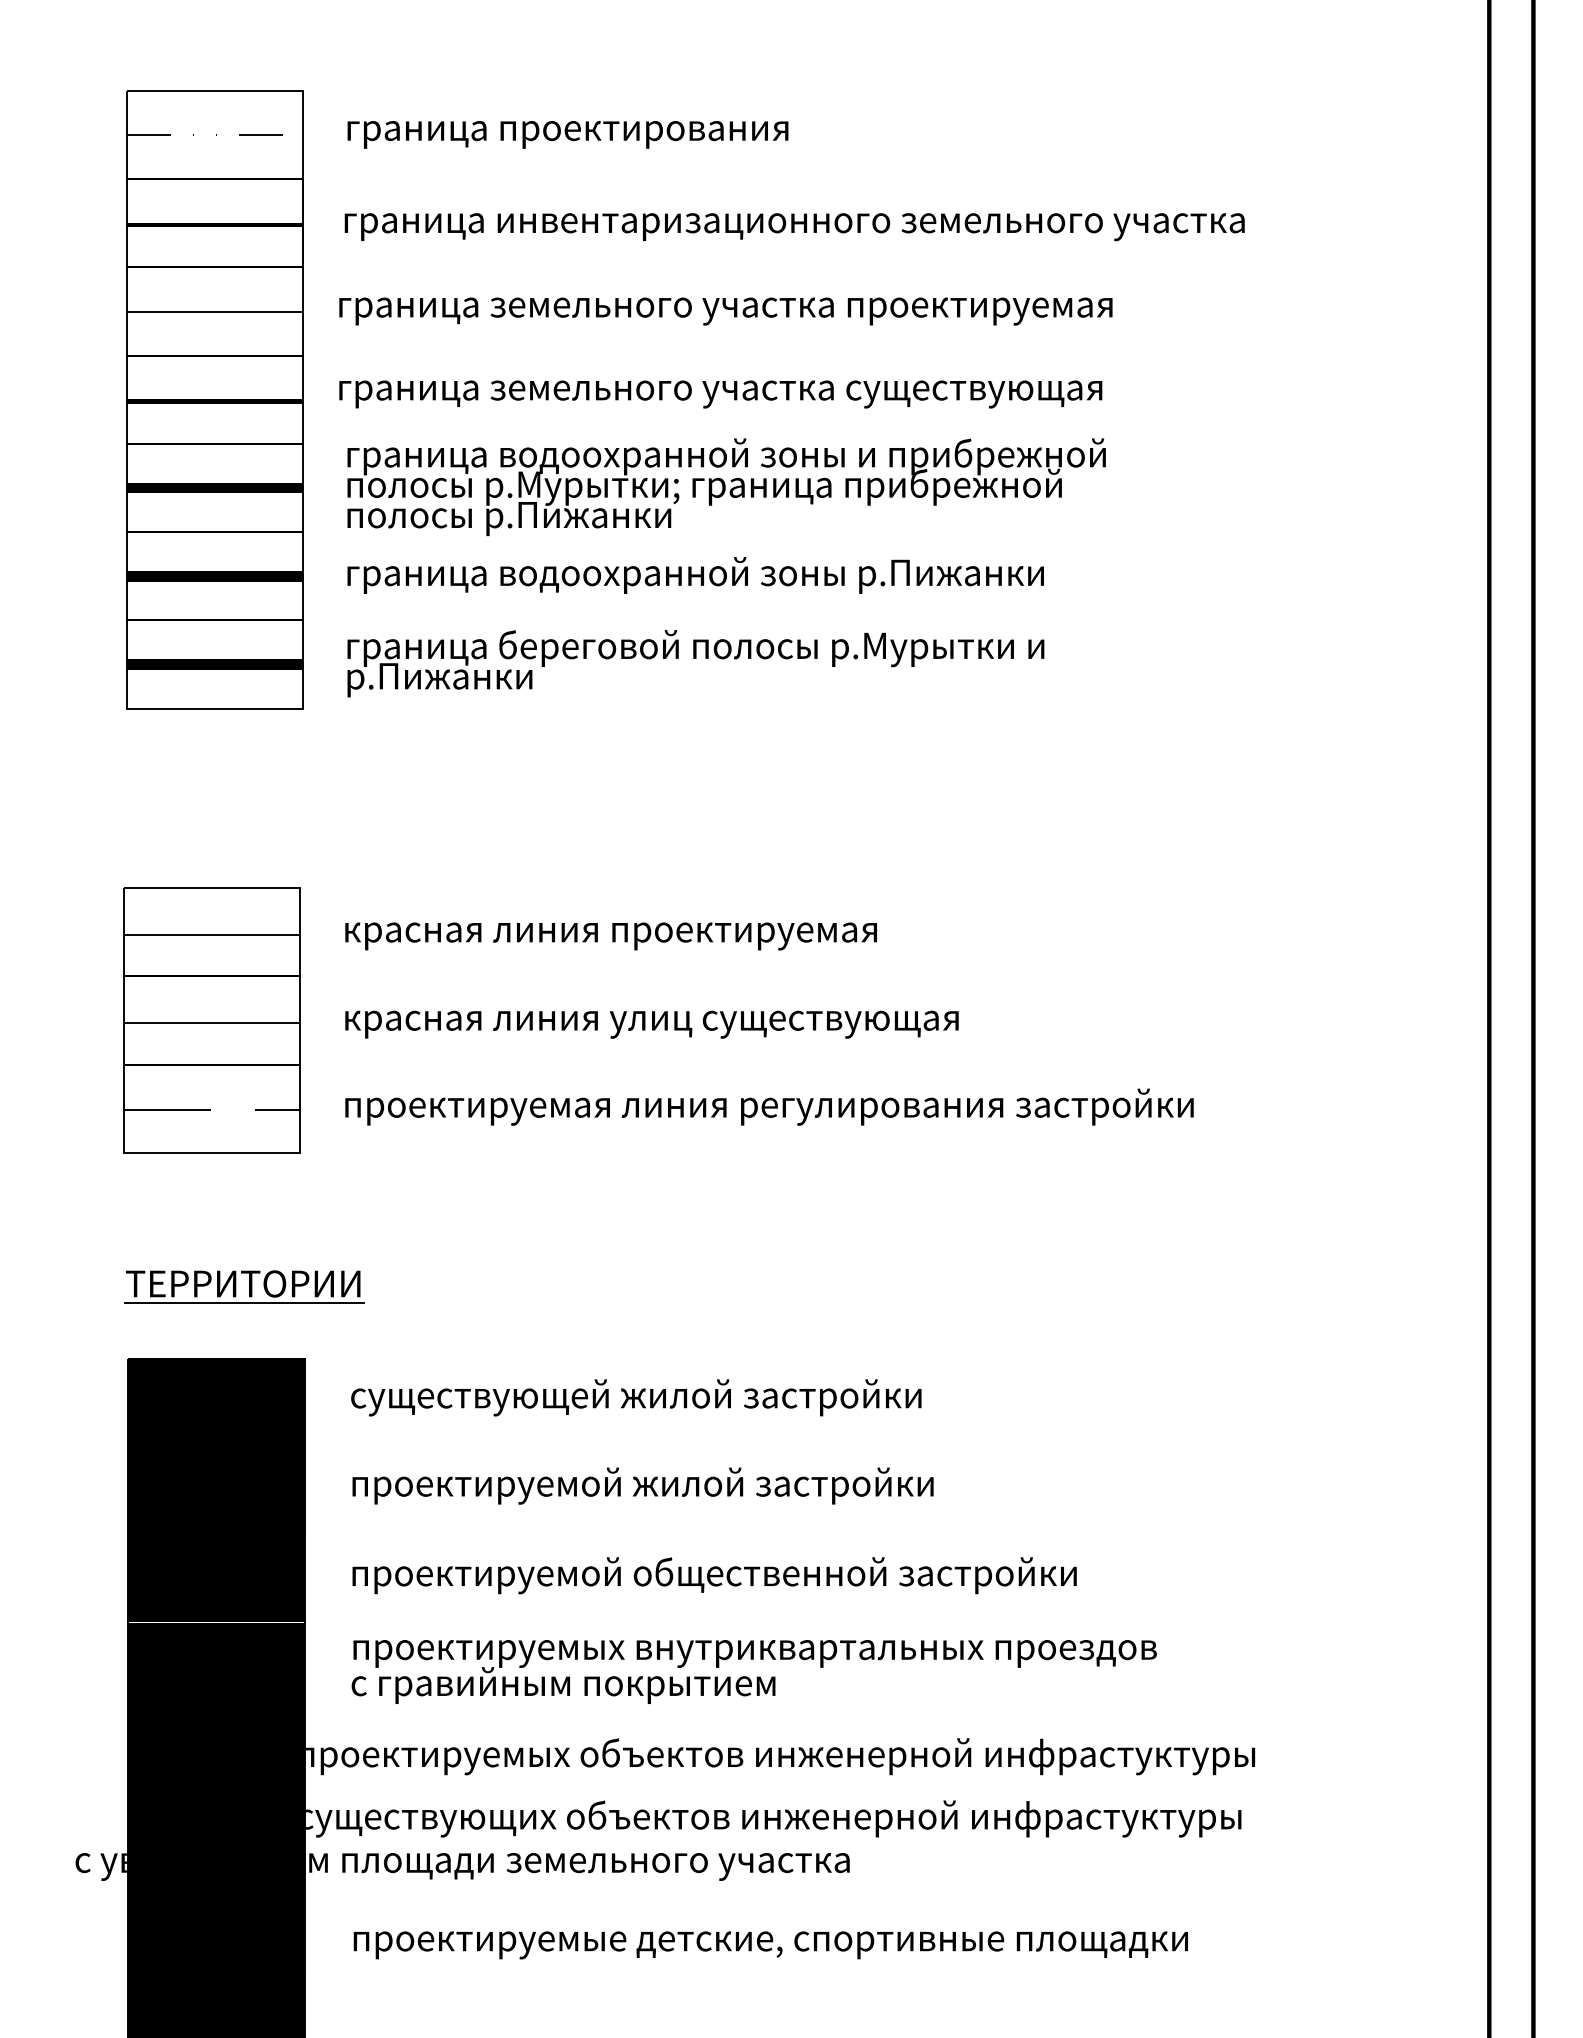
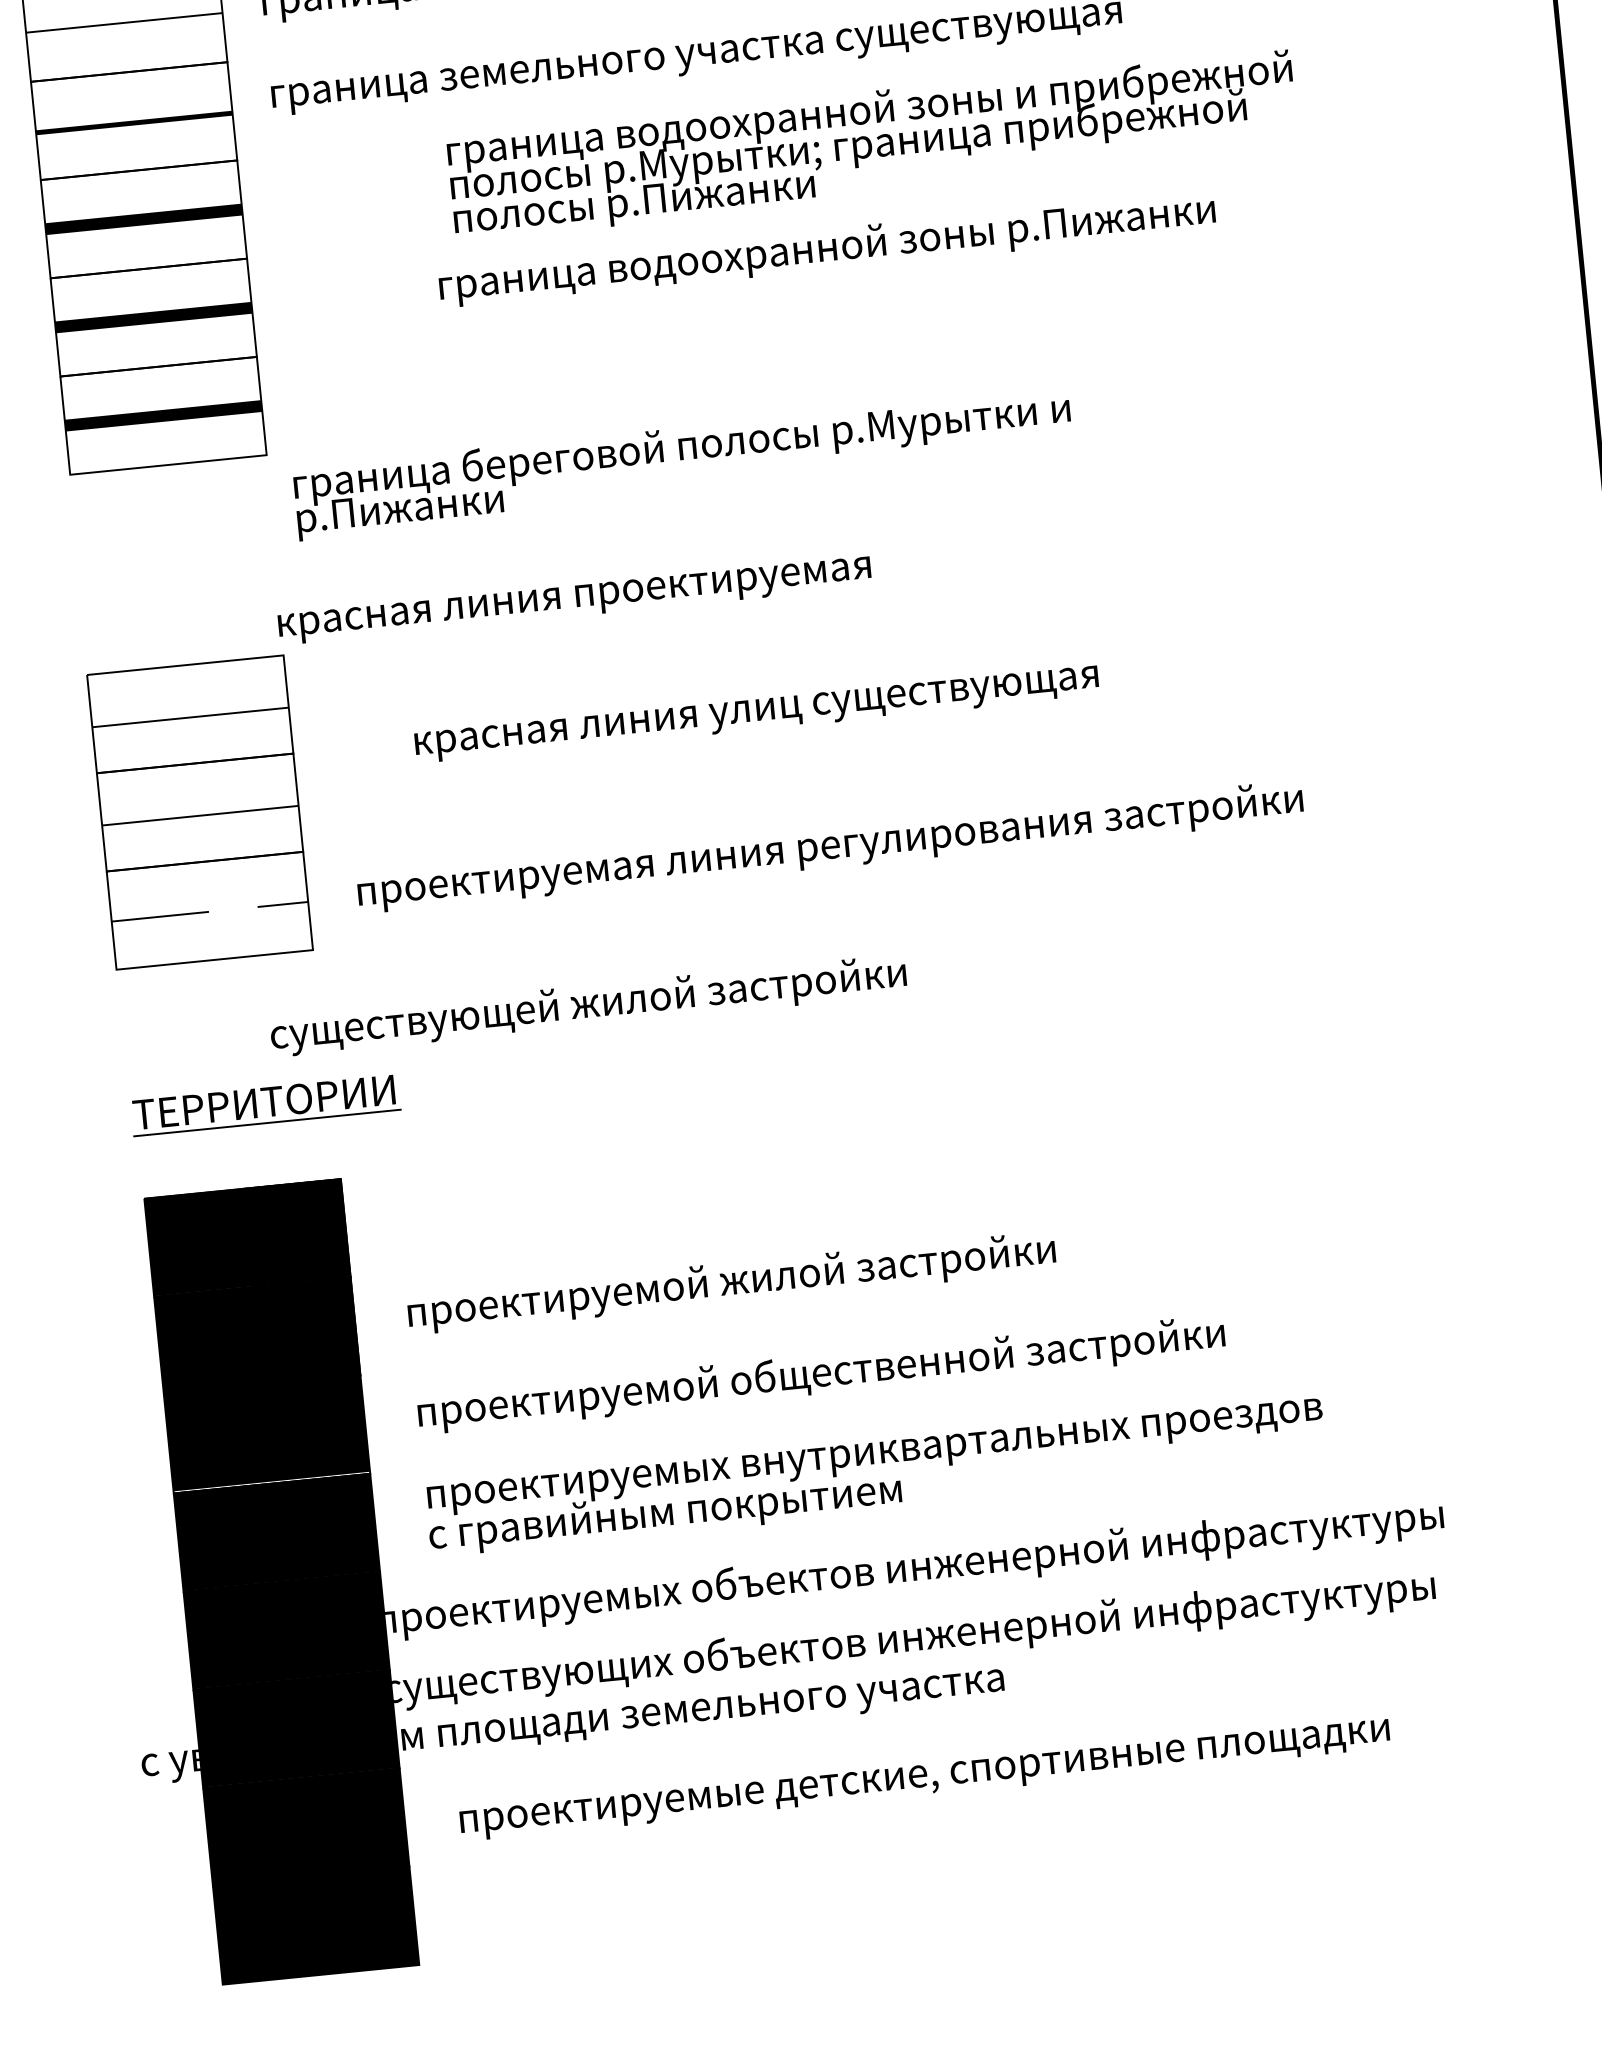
text: (726, 487) -> (872, 146), moved
text: (695, 575) -> (827, 249), moved
text: (695, 663) -> (683, 465), moved
text: (610, 936) -> (574, 600), moved
text: (651, 1024) -> (756, 714), moved
text: (636, 1397) -> (588, 1005), moved

